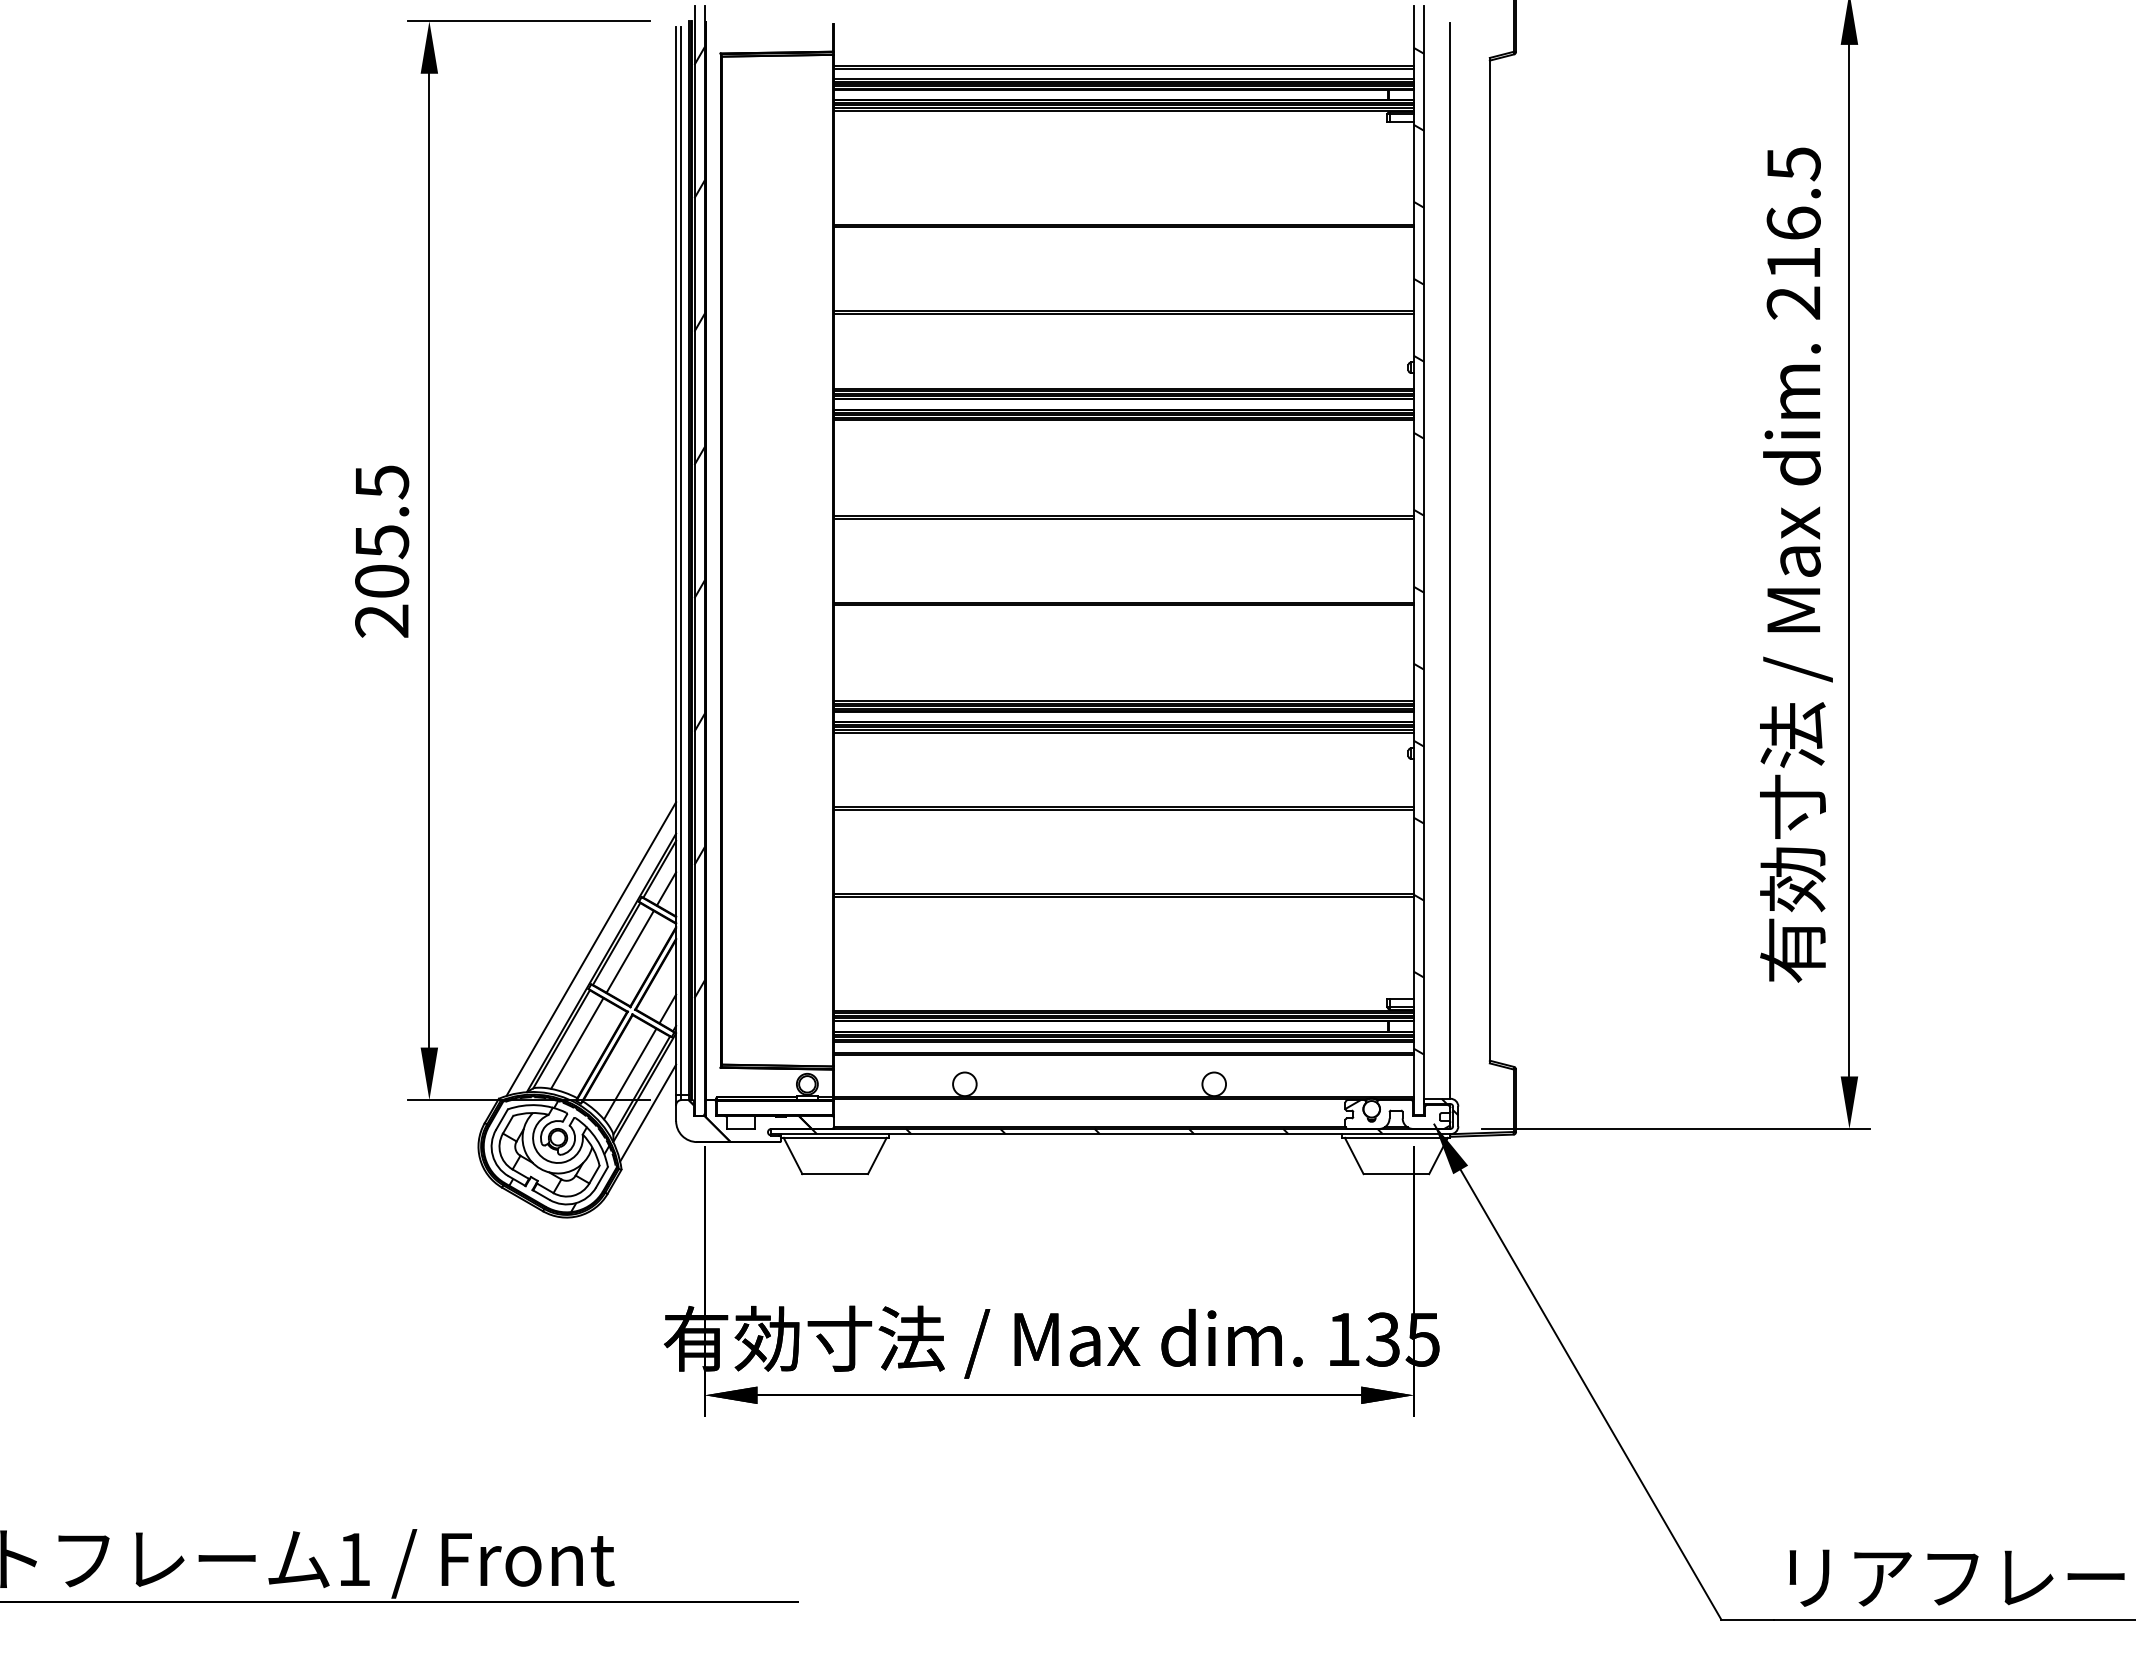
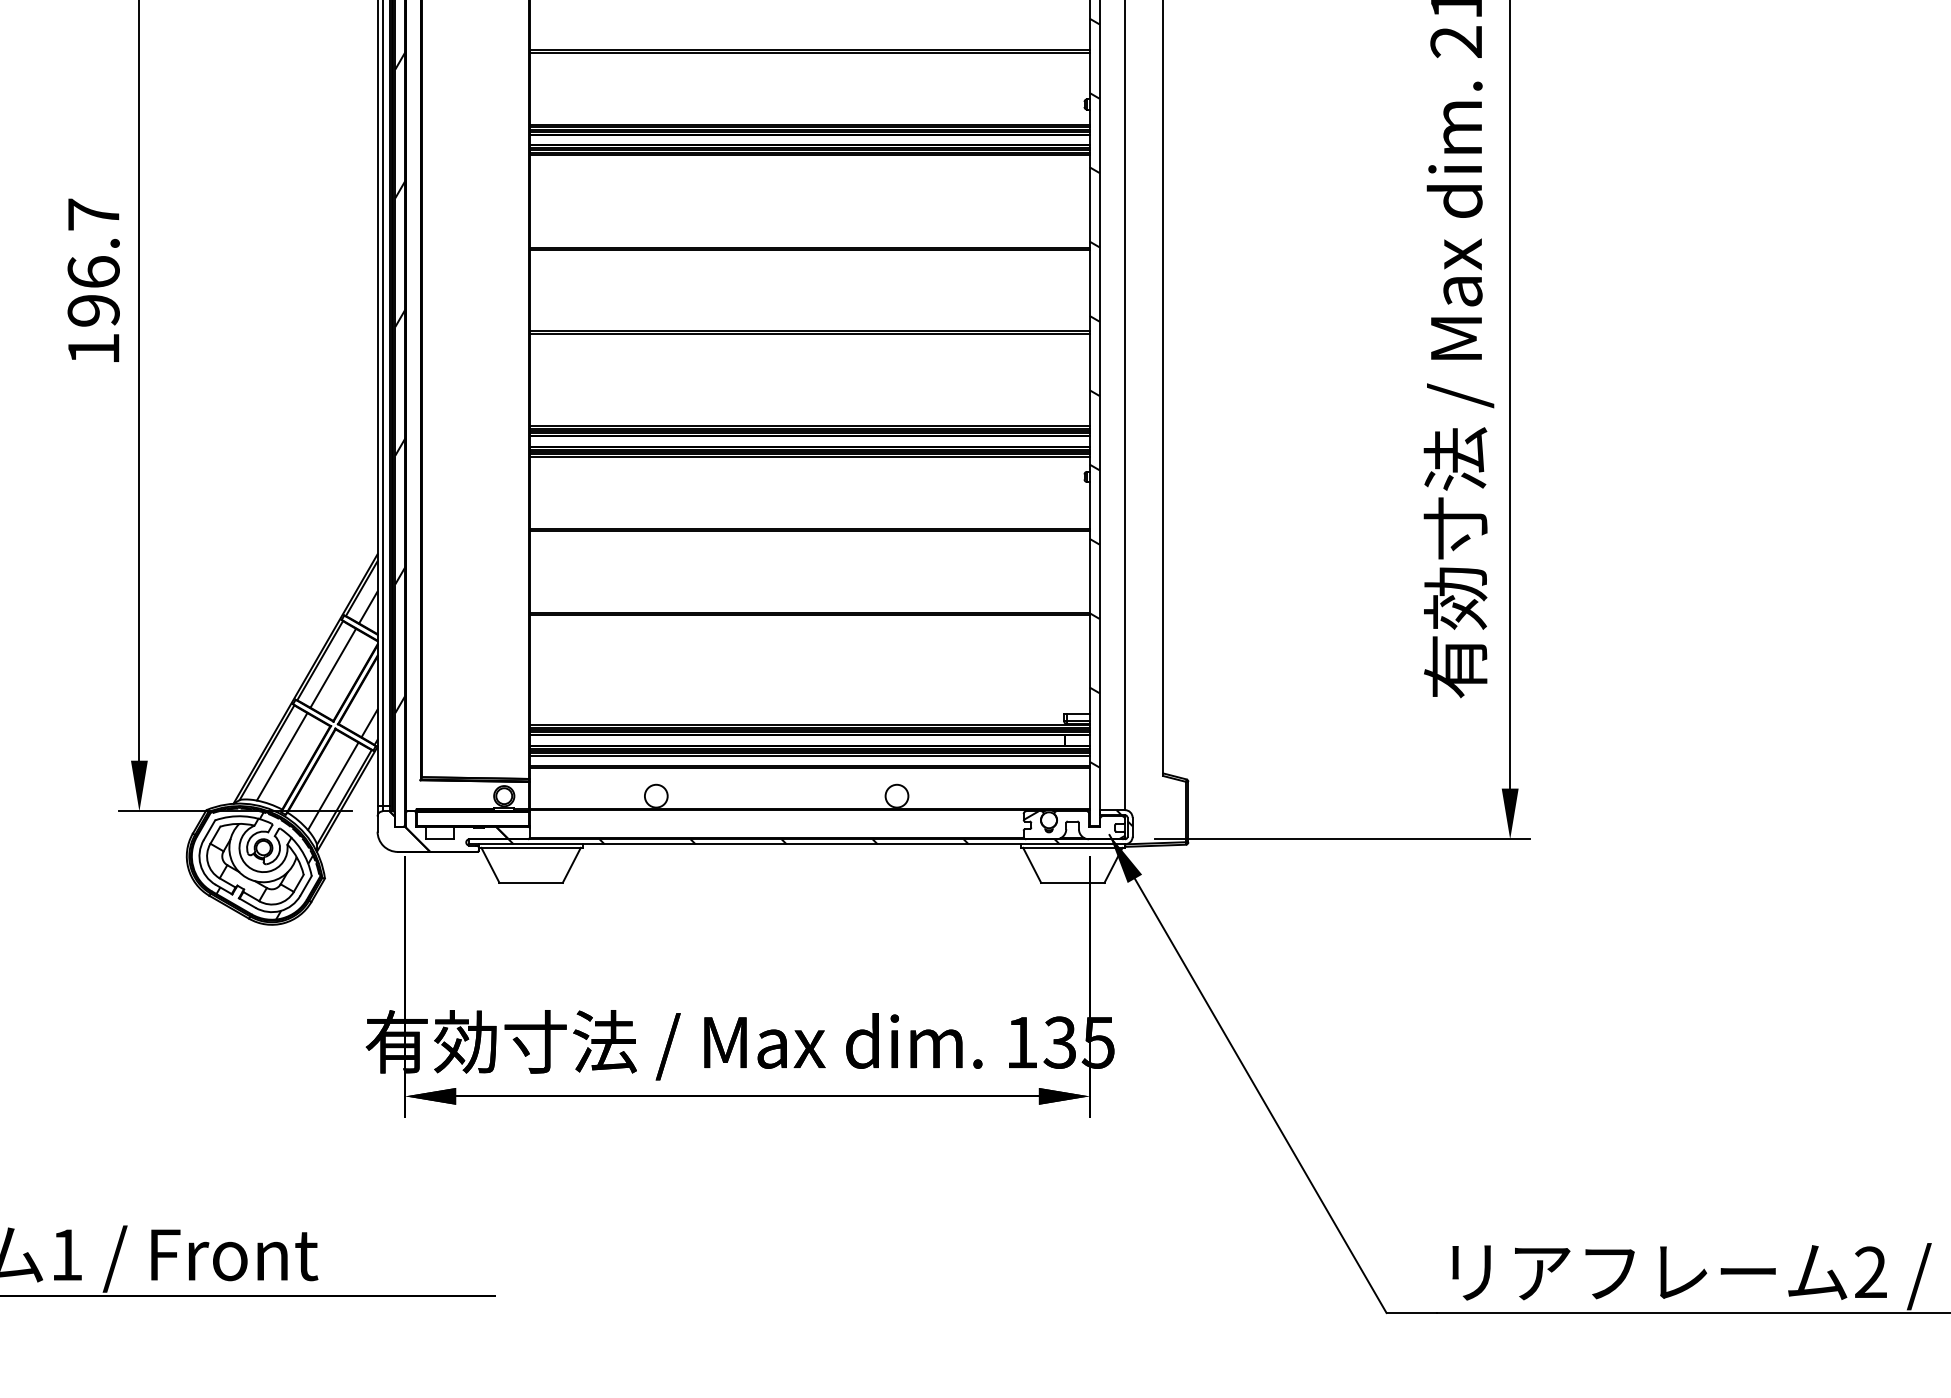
text: (382, 551) -> (94, 281), 205.5 -> 196.7
line: (591, 949) -> (295, 666), removed
line: (648, 1112) -> (350, 823), removed

